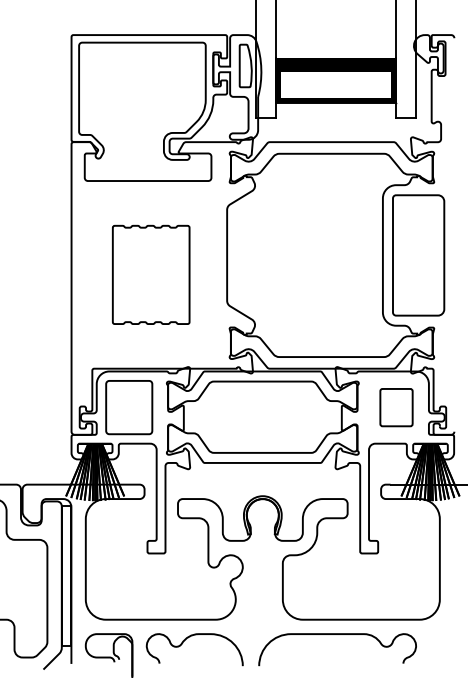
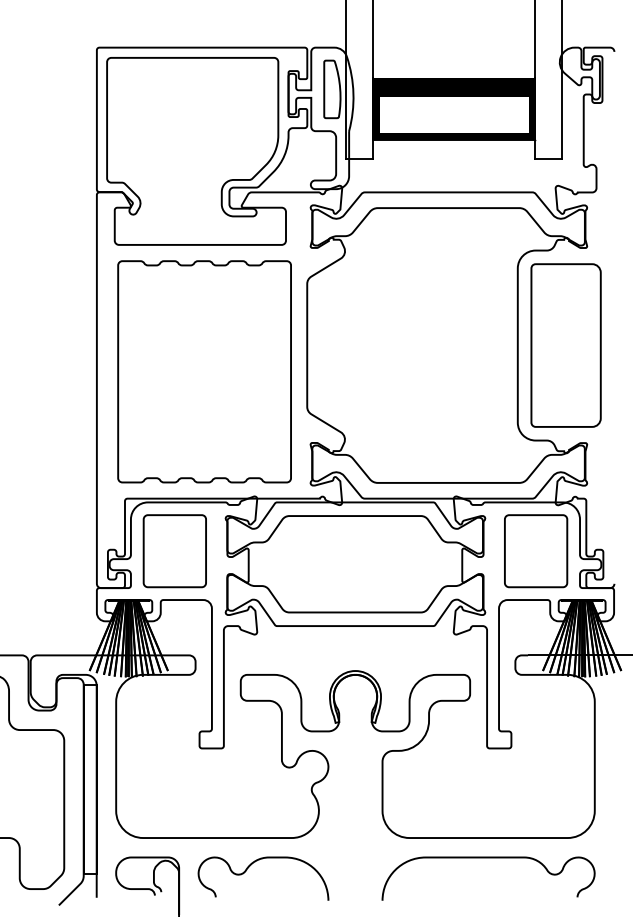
part: (151, 274) -> (204, 371), size x1.67
part: (396, 407) -> (536, 551), size x1.43
curve: (337, 634) -> (488, 858), moved

